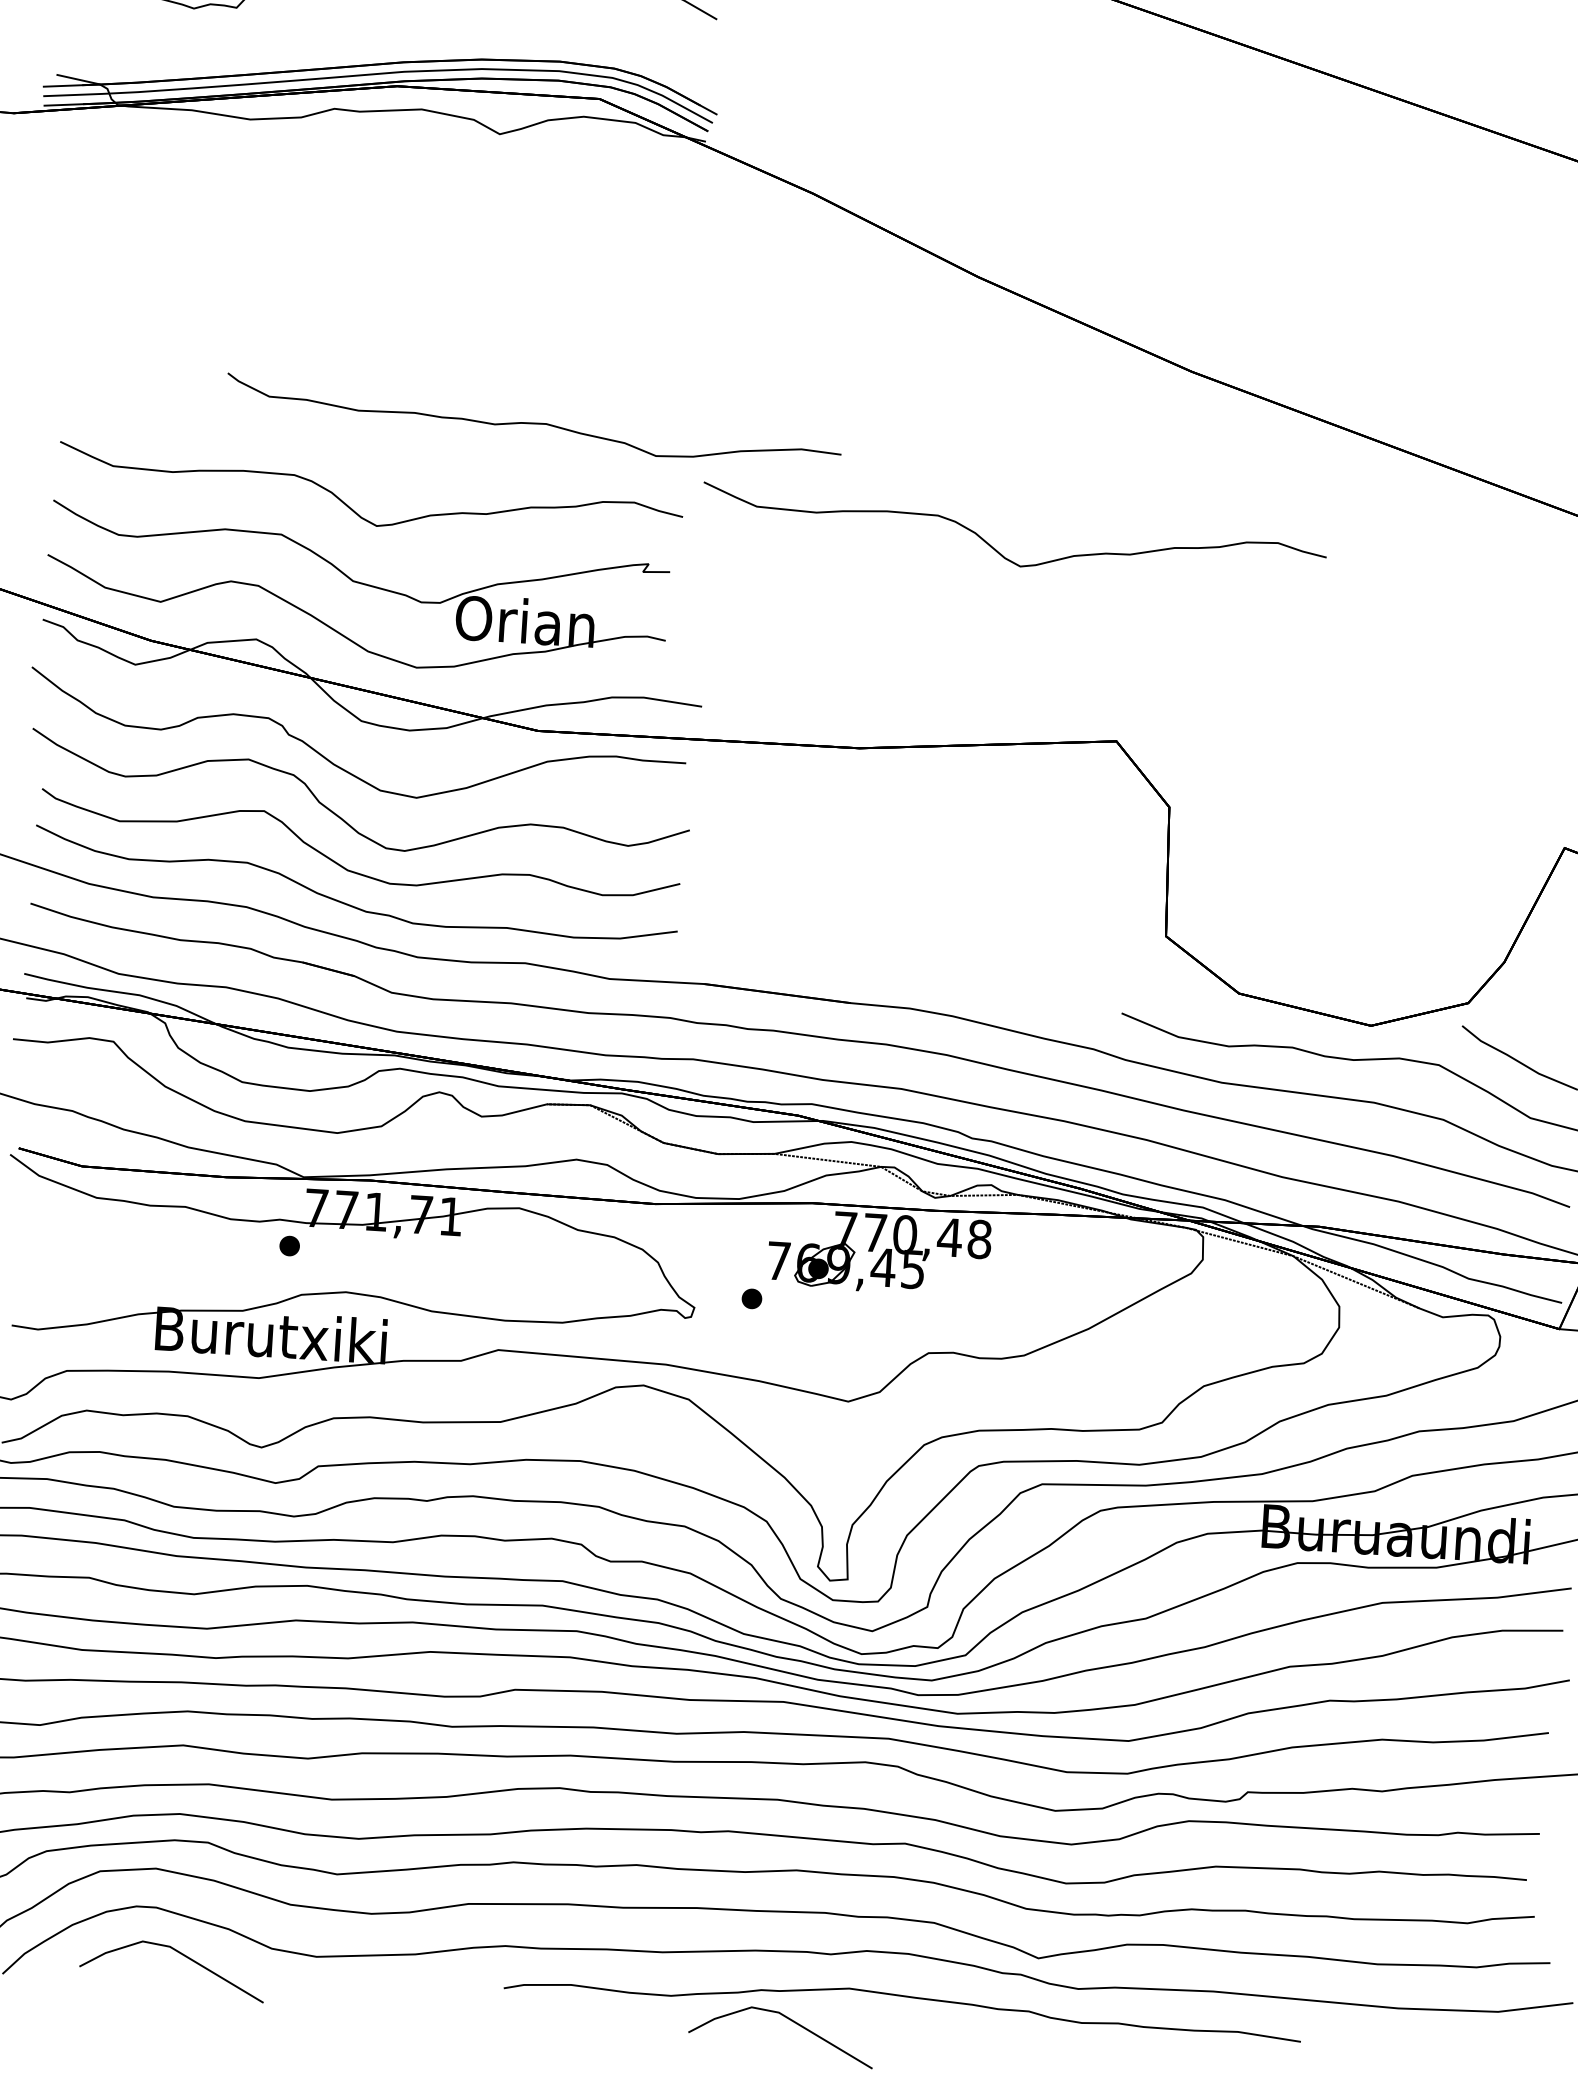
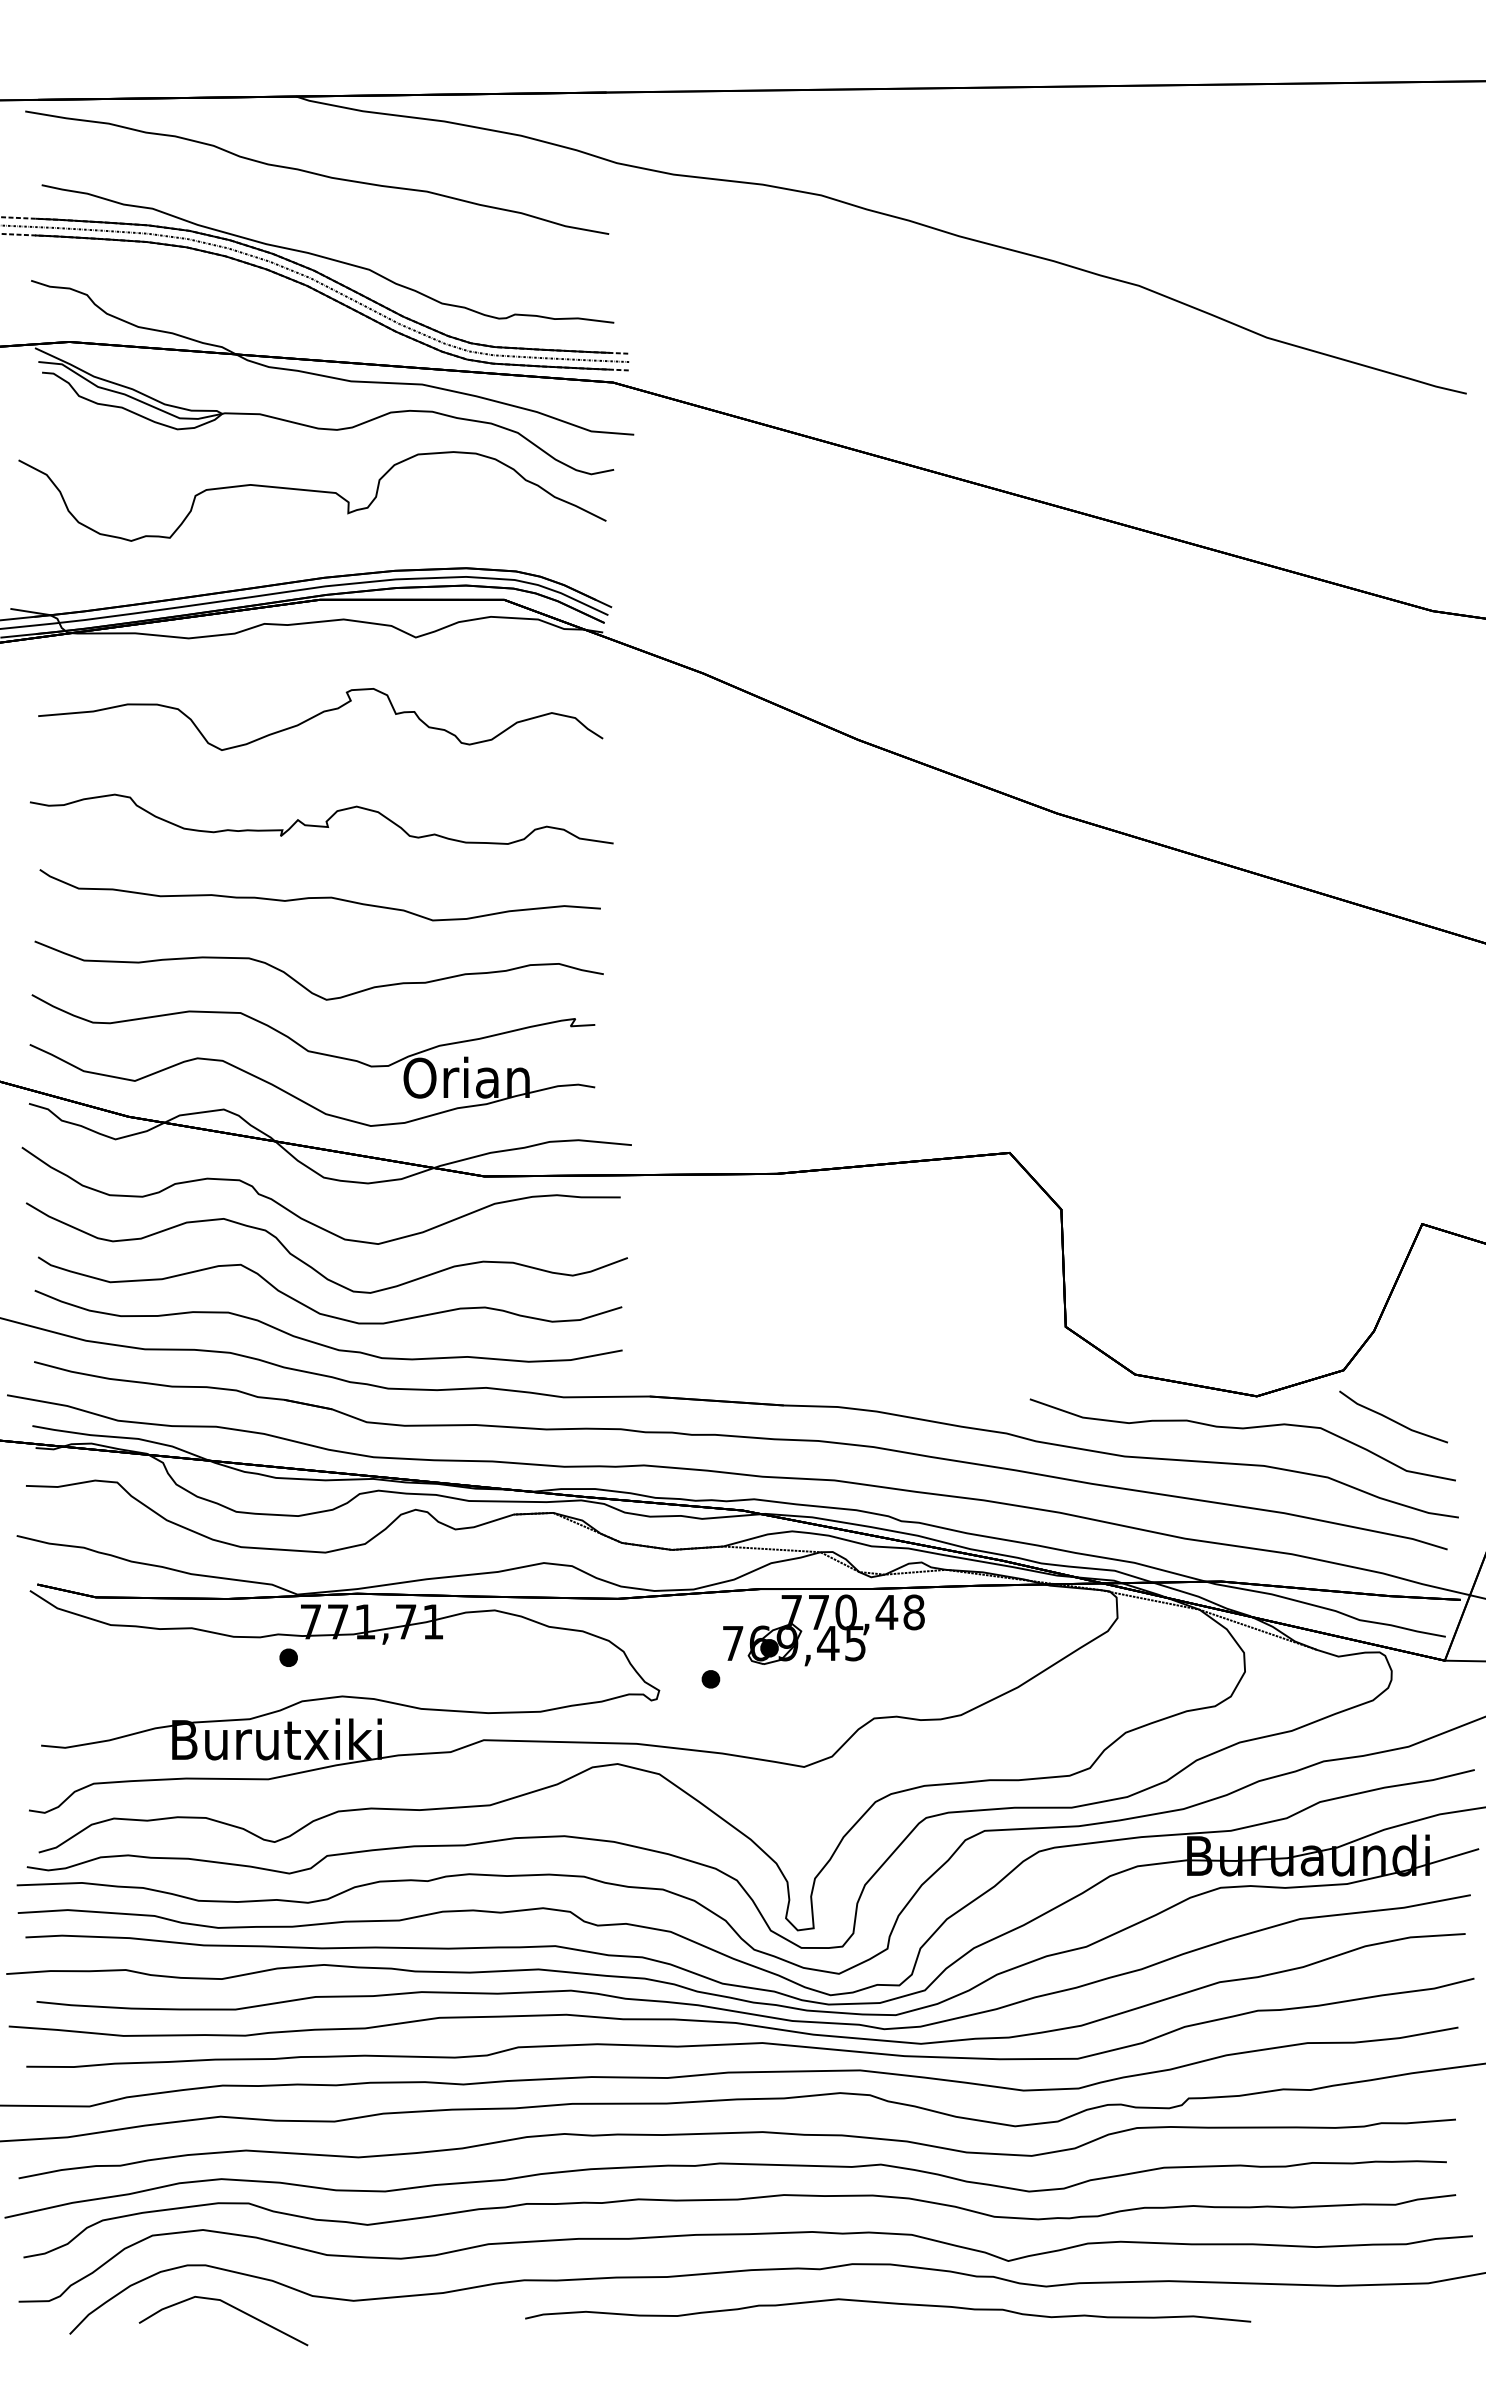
curve: (387, 213) -> (318, 715), added
curve: (387, 330) -> (325, 821), added
curve: (533, 423) -> (319, 897), moved
curve: (999, 551) -> (892, 987), removed
line: (789, 2020) -> (786, 2331), removed

